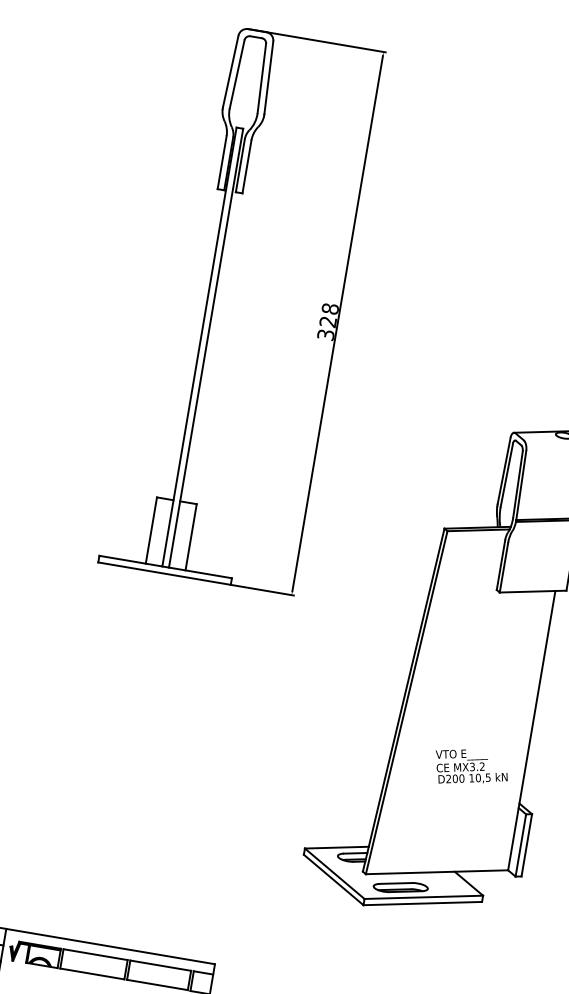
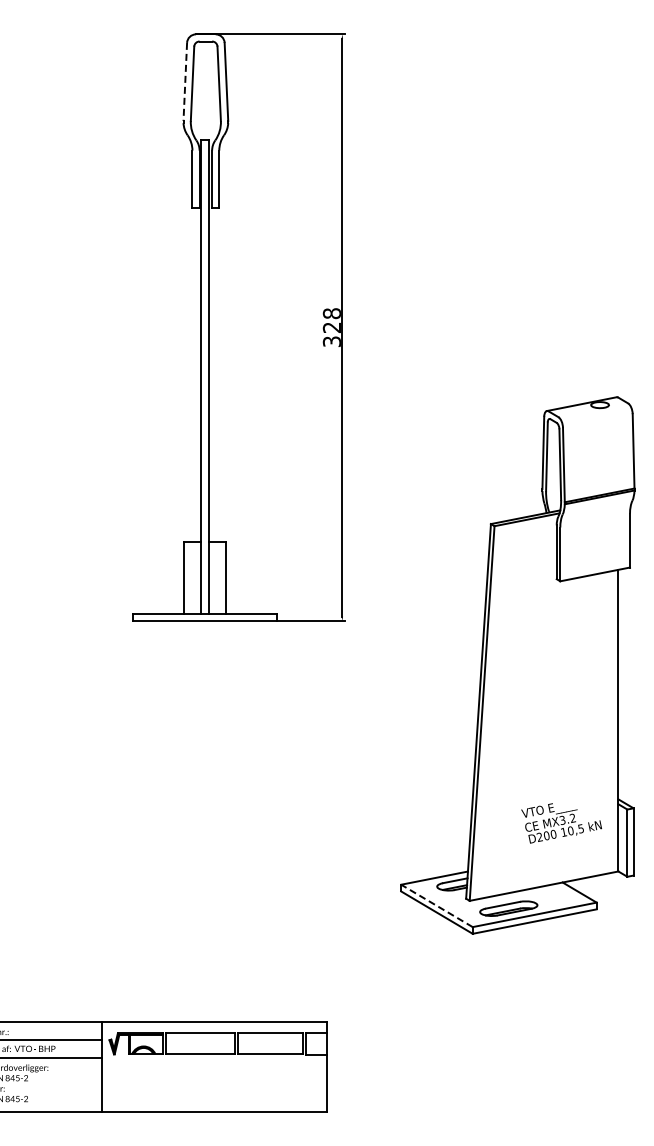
line: (230, 72) -> (185, 82), solid -> dashed
text: (470, 769) -> (561, 823), moved
line: (334, 873) -> (436, 905), solid -> dashed

